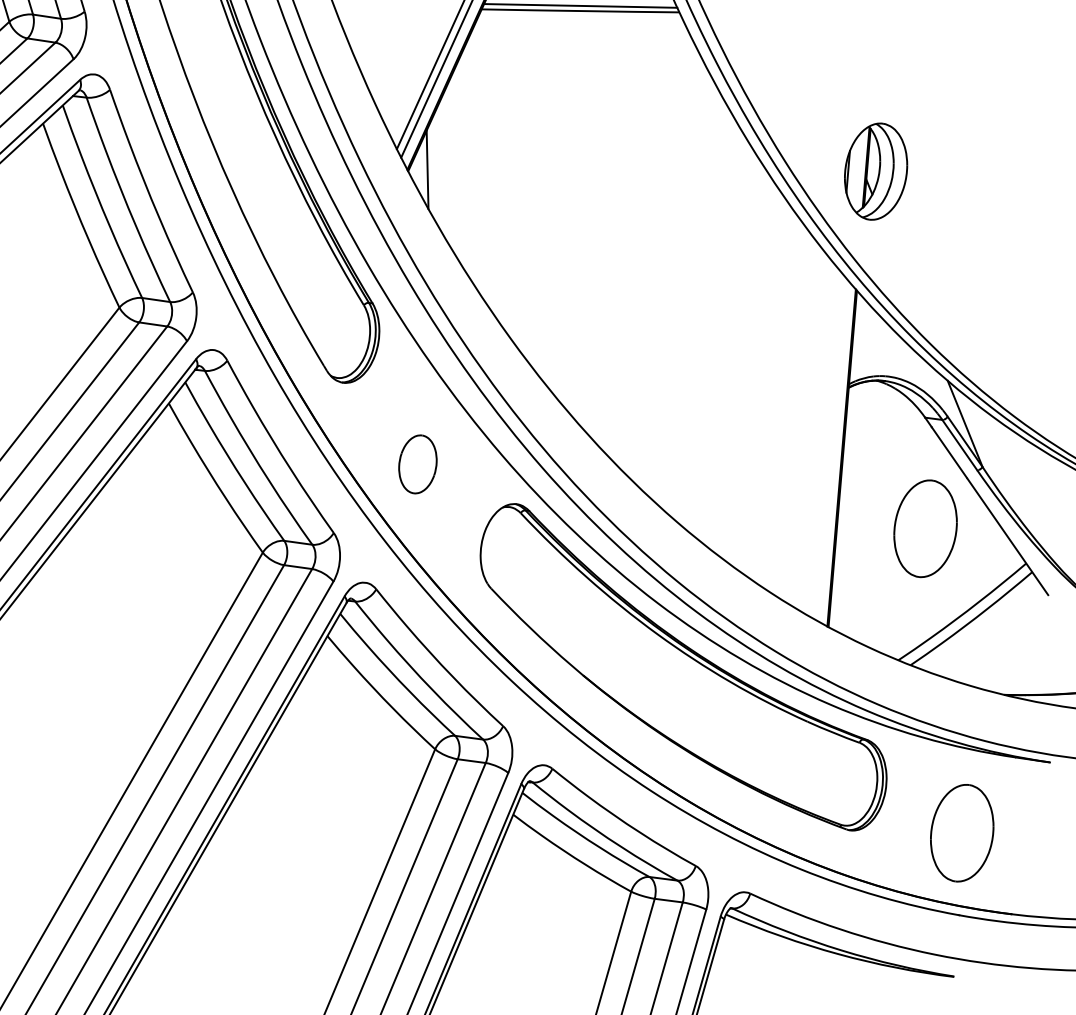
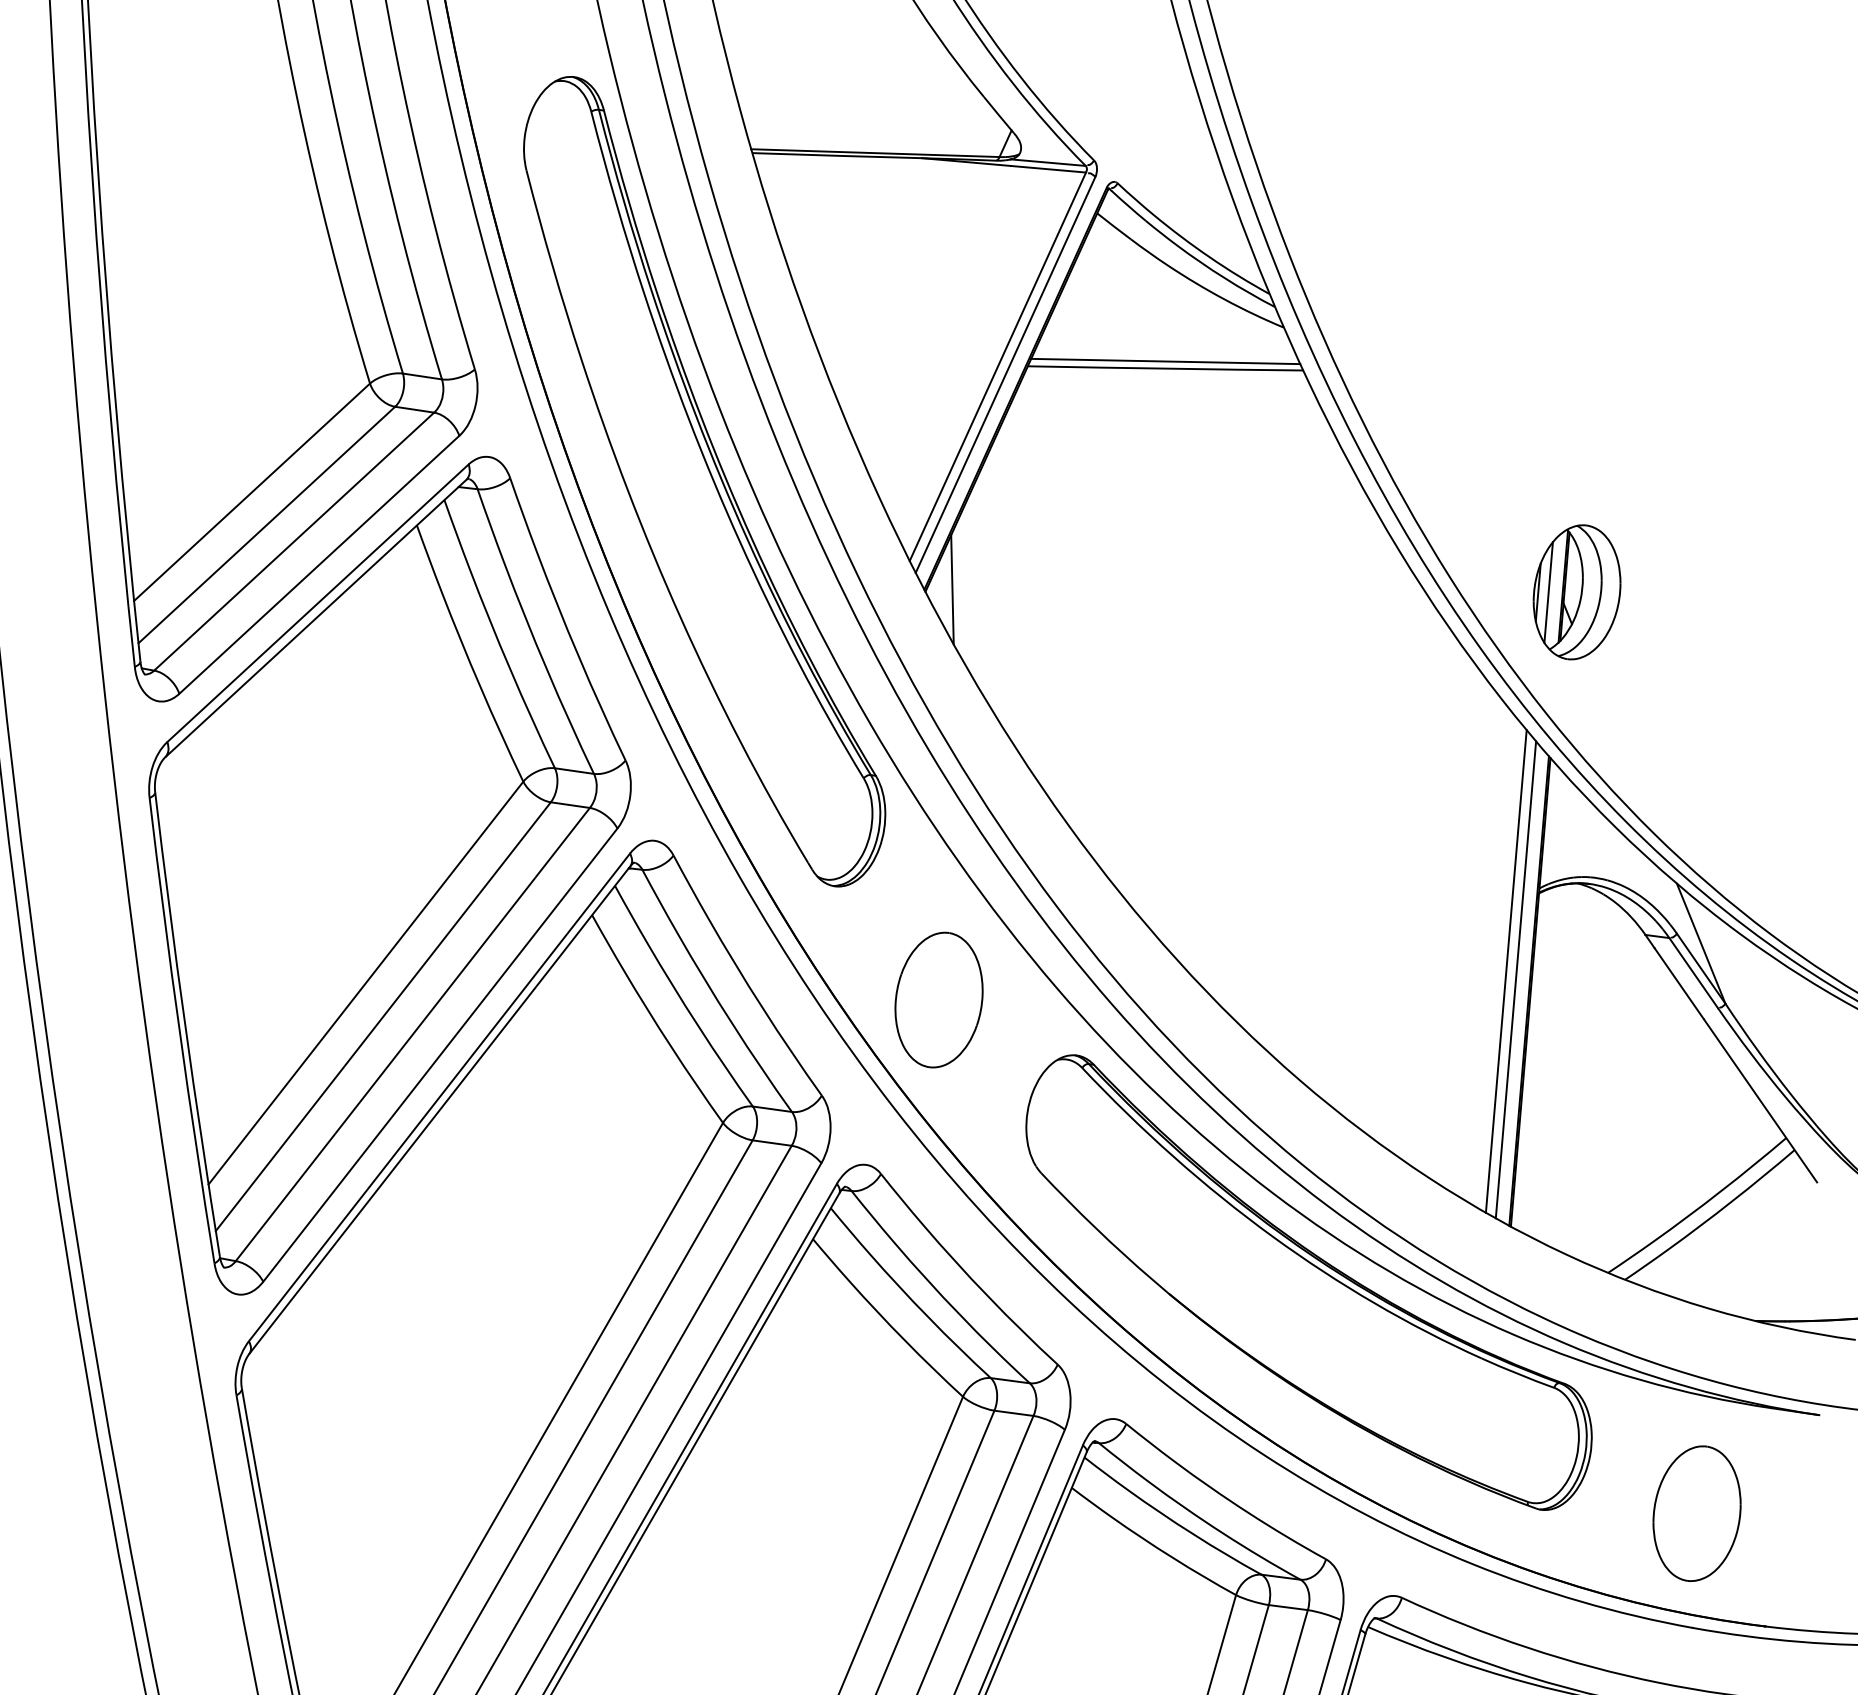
line: (855, 171) -> (1548, 592), added
line: (824, 443) -> (1505, 971), added
line: (831, 449) -> (1515, 979), added
part: (417, 464) -> (938, 999), size x1.67
part: (925, 528) -> (1645, 1089), removed

